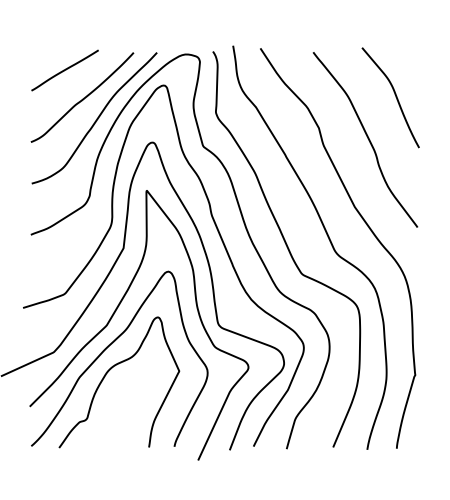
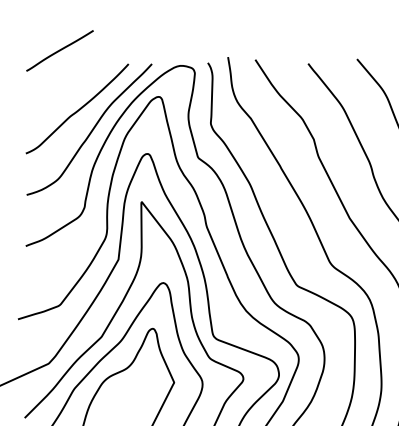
line: (64, 70) -> (59, 50), moved

